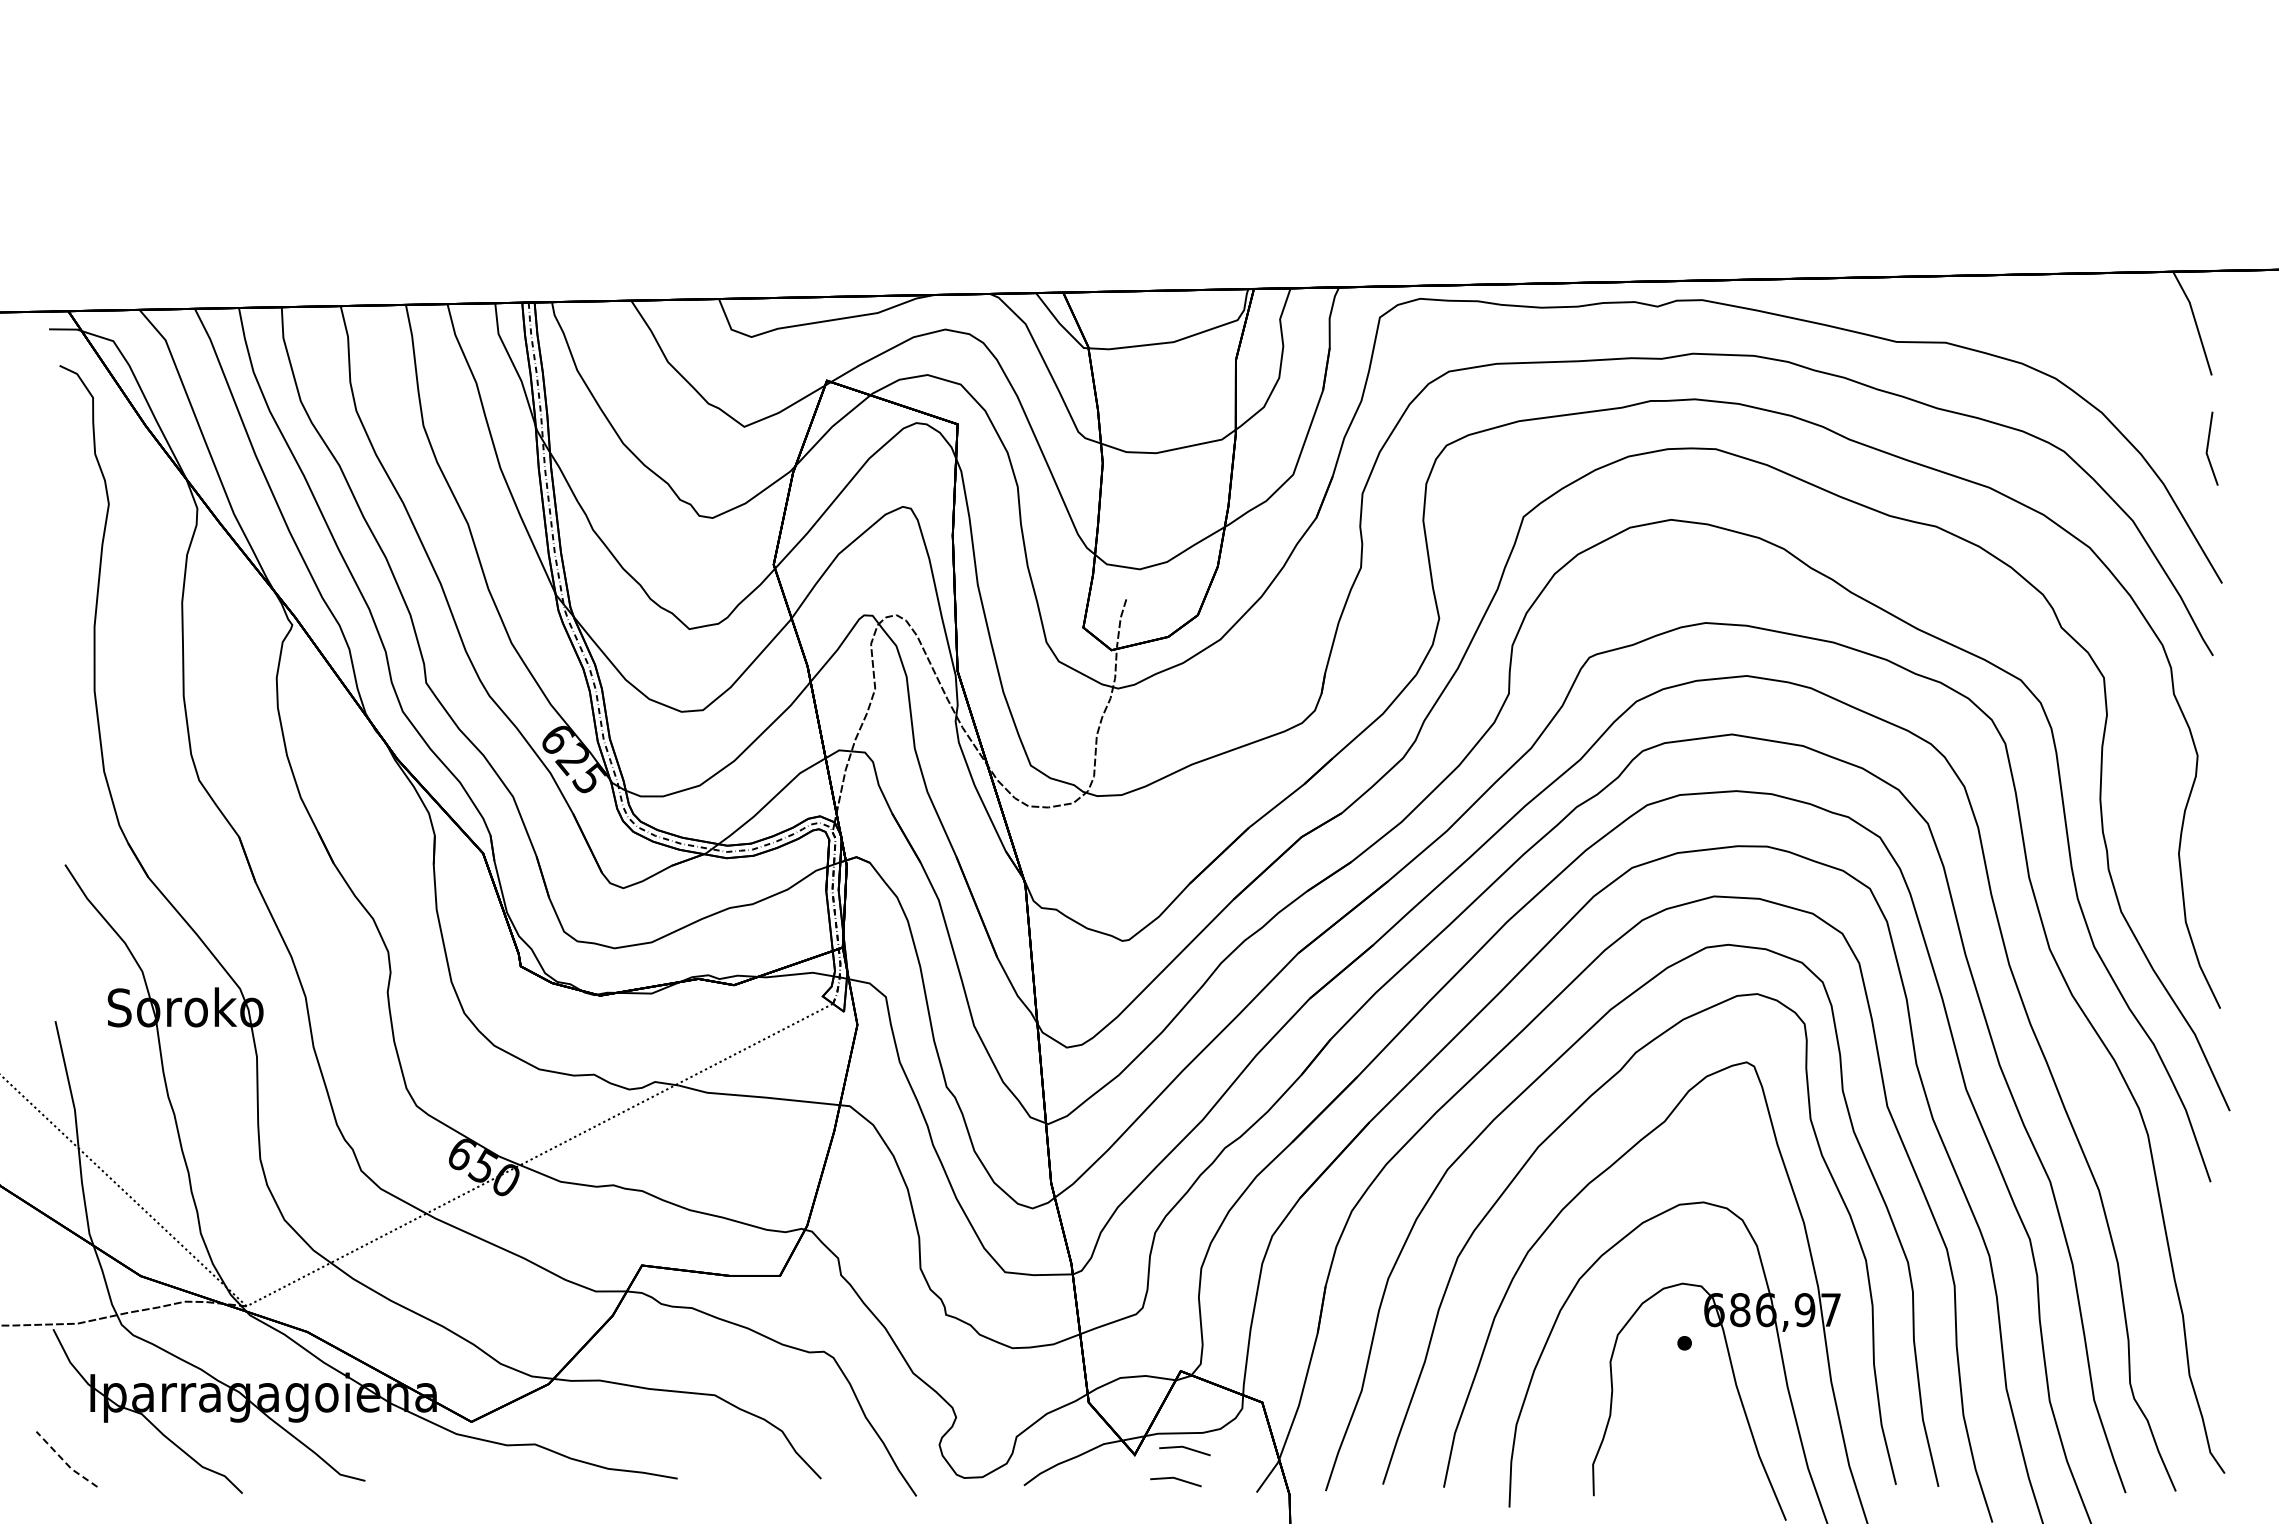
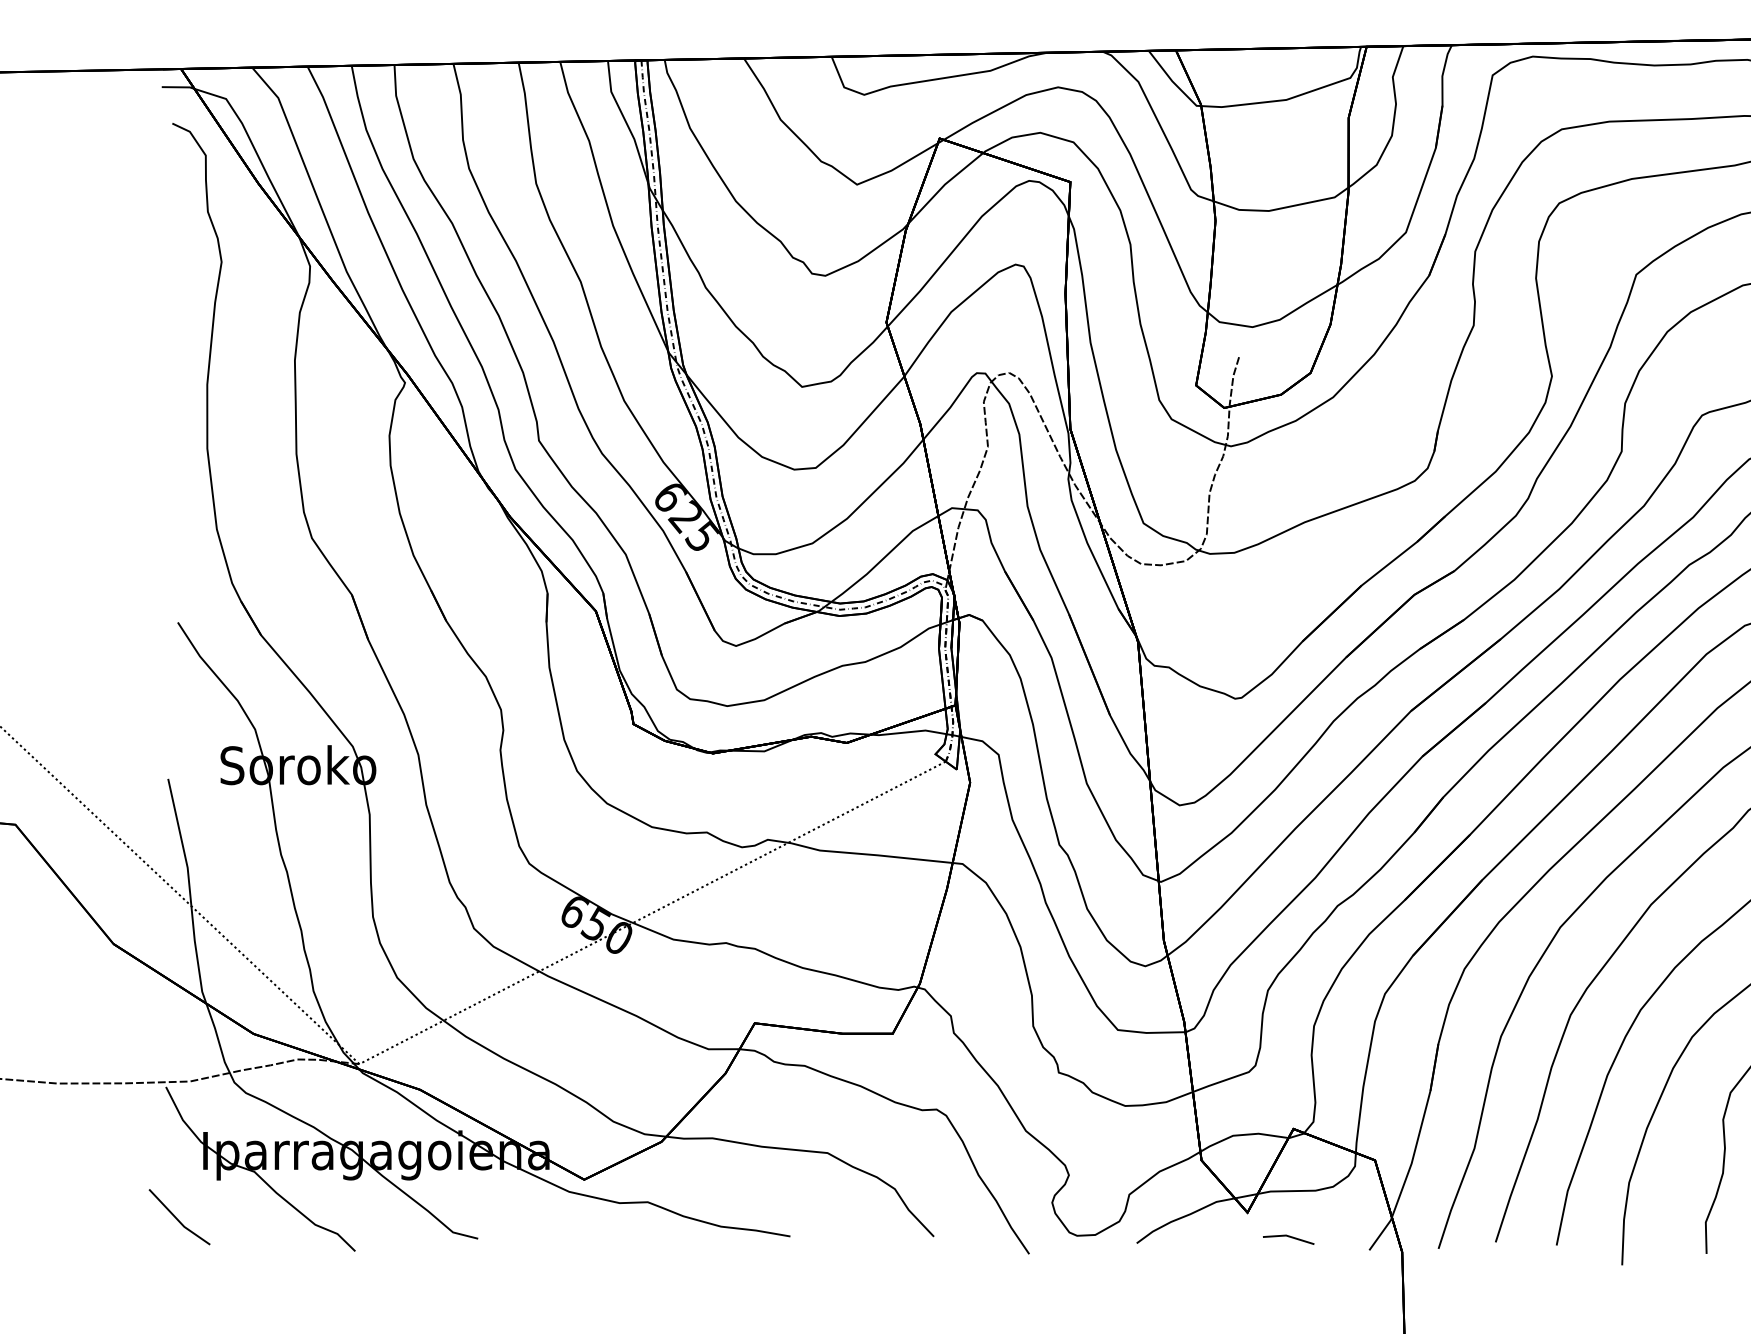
line: (1184, 1448) -> (1297, 1206), removed
line: (64, 1461) -> (177, 1219), dashed -> solid

